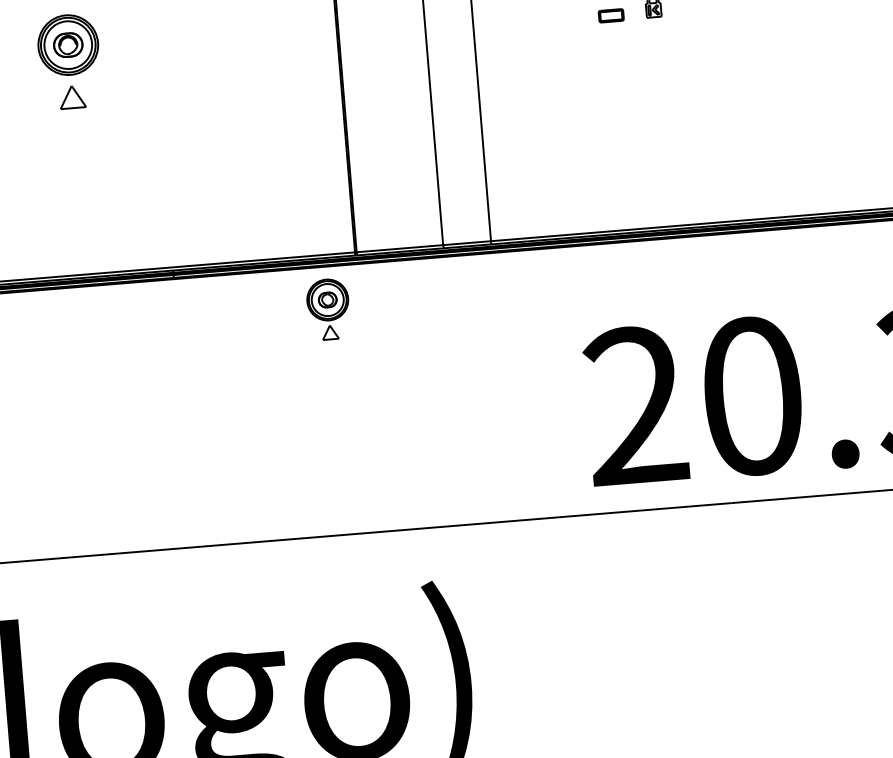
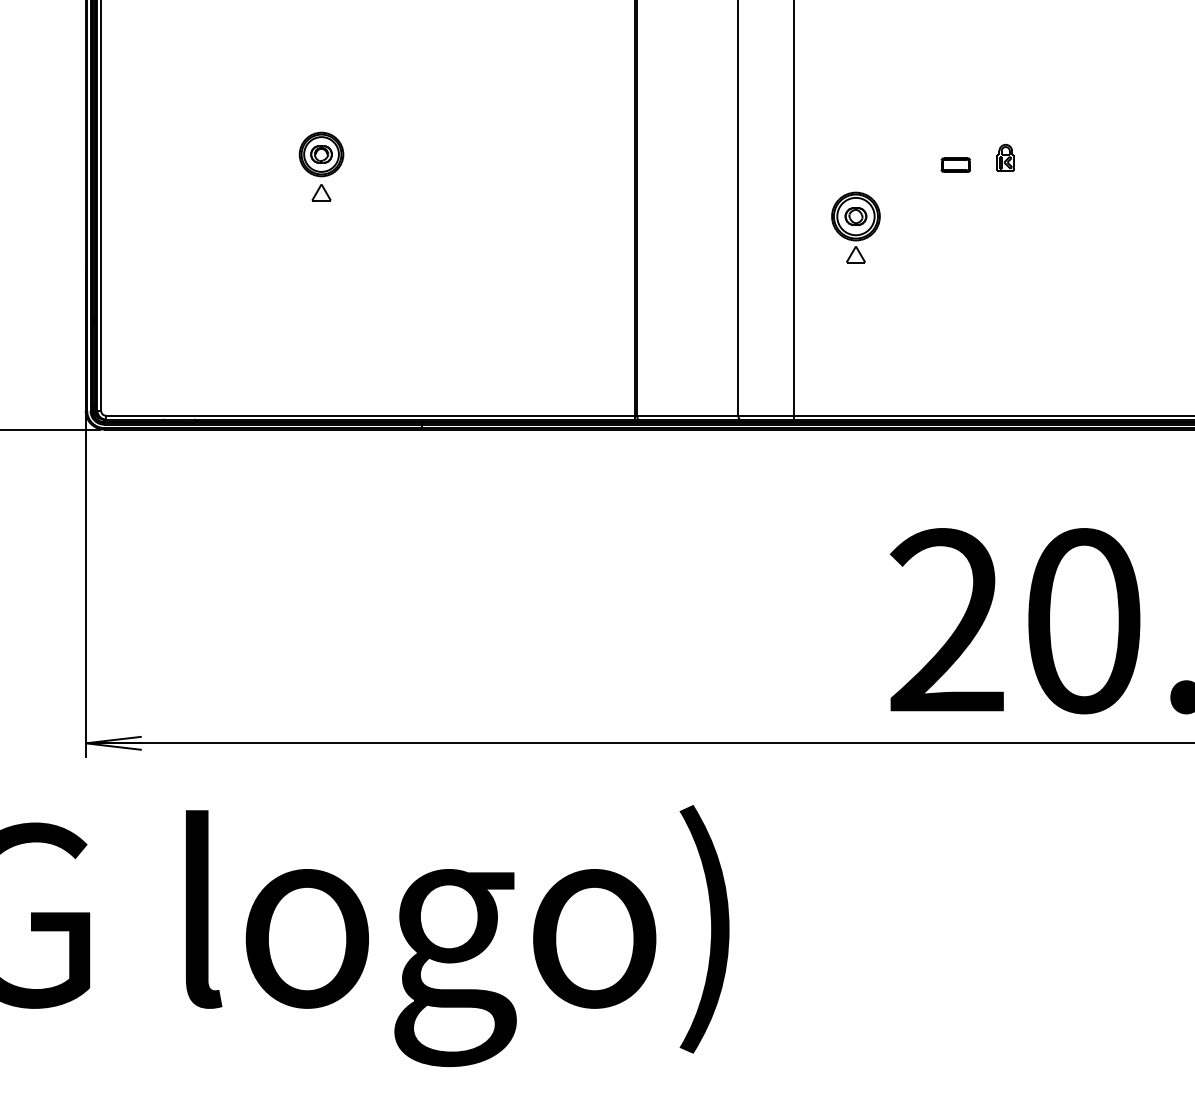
part: (69, 61) -> (321, 166), size x0.62
part: (328, 309) -> (855, 227), moved

